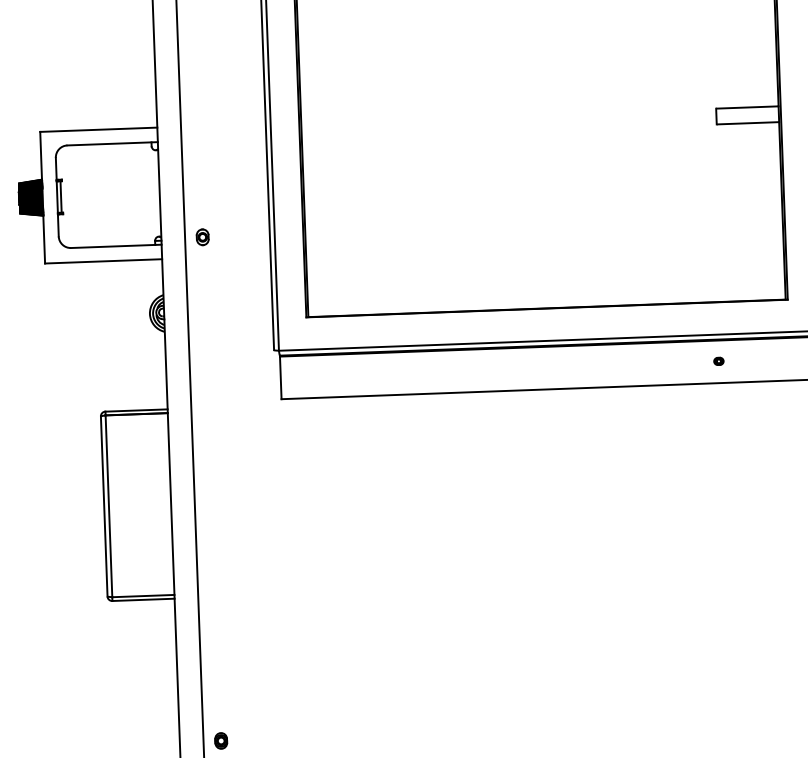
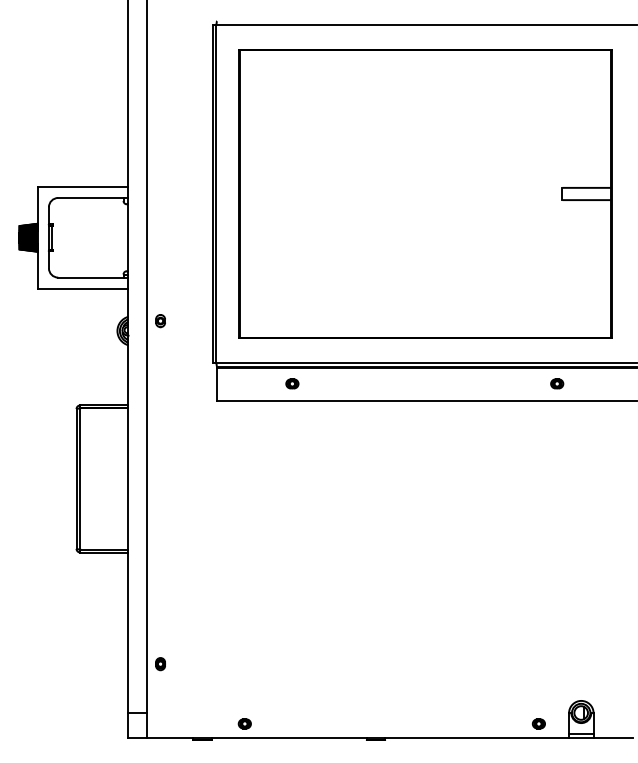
part: (202, 237) -> (160, 321), moved
part: (719, 360) -> (557, 383), size x1.67
part: (377, 373) -> (292, 383), added

